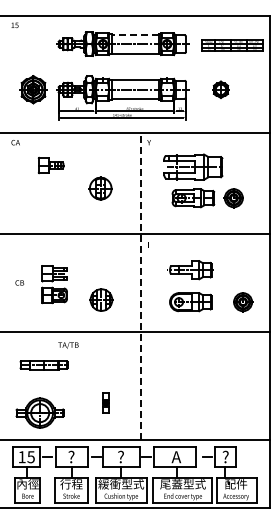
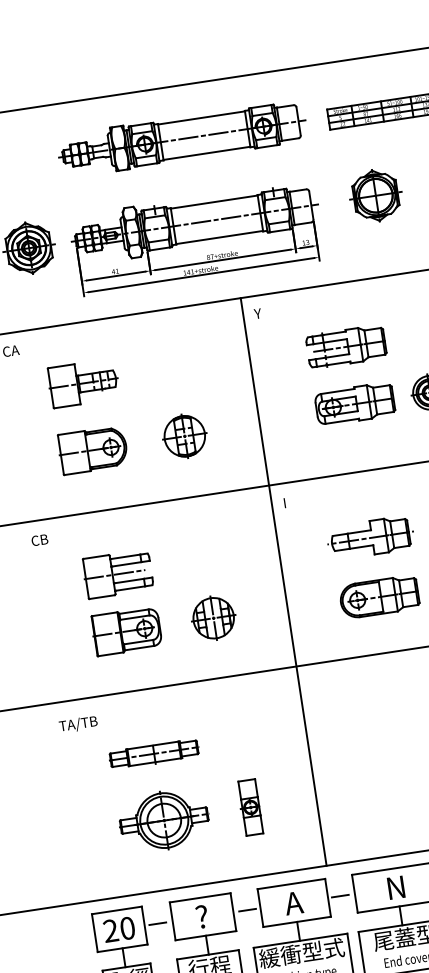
line: (134, 34) -> (200, 117), dashed -> solid
part: (220, 89) -> (374, 195), size x1.67
part: (50, 165) -> (81, 383), size x1.43
part: (193, 167) -> (346, 347), size x0.71
part: (100, 188) -> (184, 436), moved
part: (50, 201) -> (91, 450), added
text: (19, 282) -> (39, 539), moved
part: (54, 284) -> (122, 602), size x1.43
line: (141, 286) -> (283, 581), dashed -> solid
text: (68, 345) -> (78, 724), moved
part: (43, 365) -> (153, 754), moved
part: (105, 402) -> (249, 806), size x1.43
part: (39, 412) -> (162, 819), moved
text: (120, 456) -> (292, 902), ? -> A
text: (26, 457) -> (119, 930), 15 -> 20
text: (176, 457) -> (396, 888), A -> N

